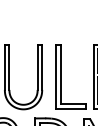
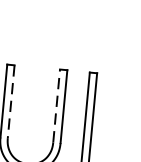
line: (9, 67) -> (11, 102), solid -> dashed
line: (37, 67) -> (56, 106), solid -> dashed

